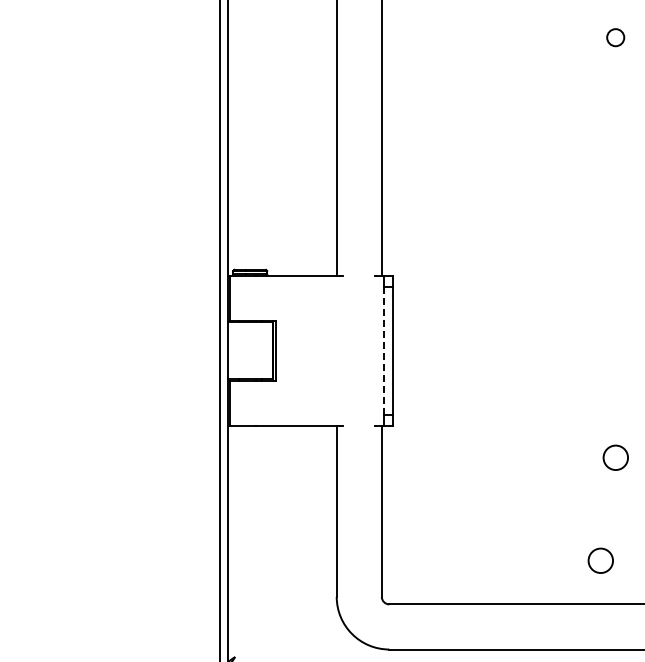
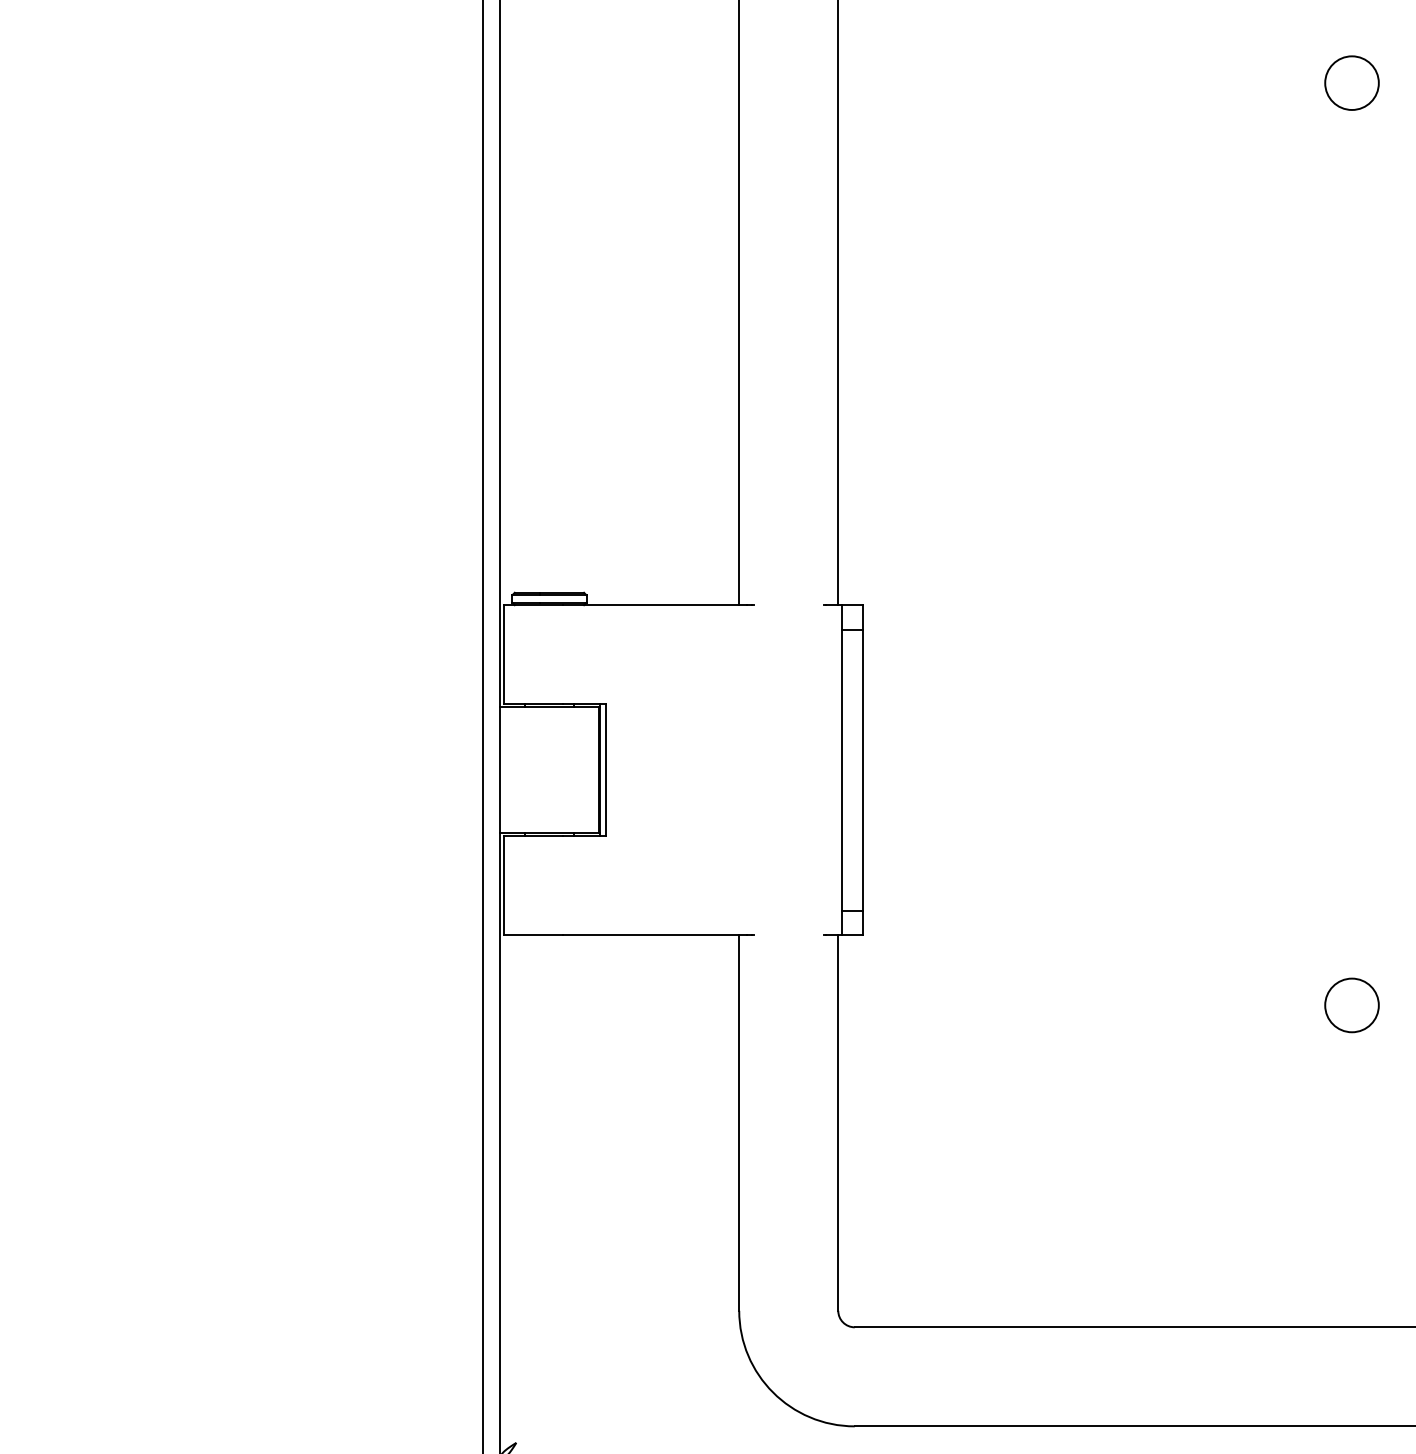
circle: (615, 37) -> (1351, 82), size x1.43
line: (383, 350) -> (841, 769), dashed -> solid
circle: (600, 560) -> (1318, 1230), removed

